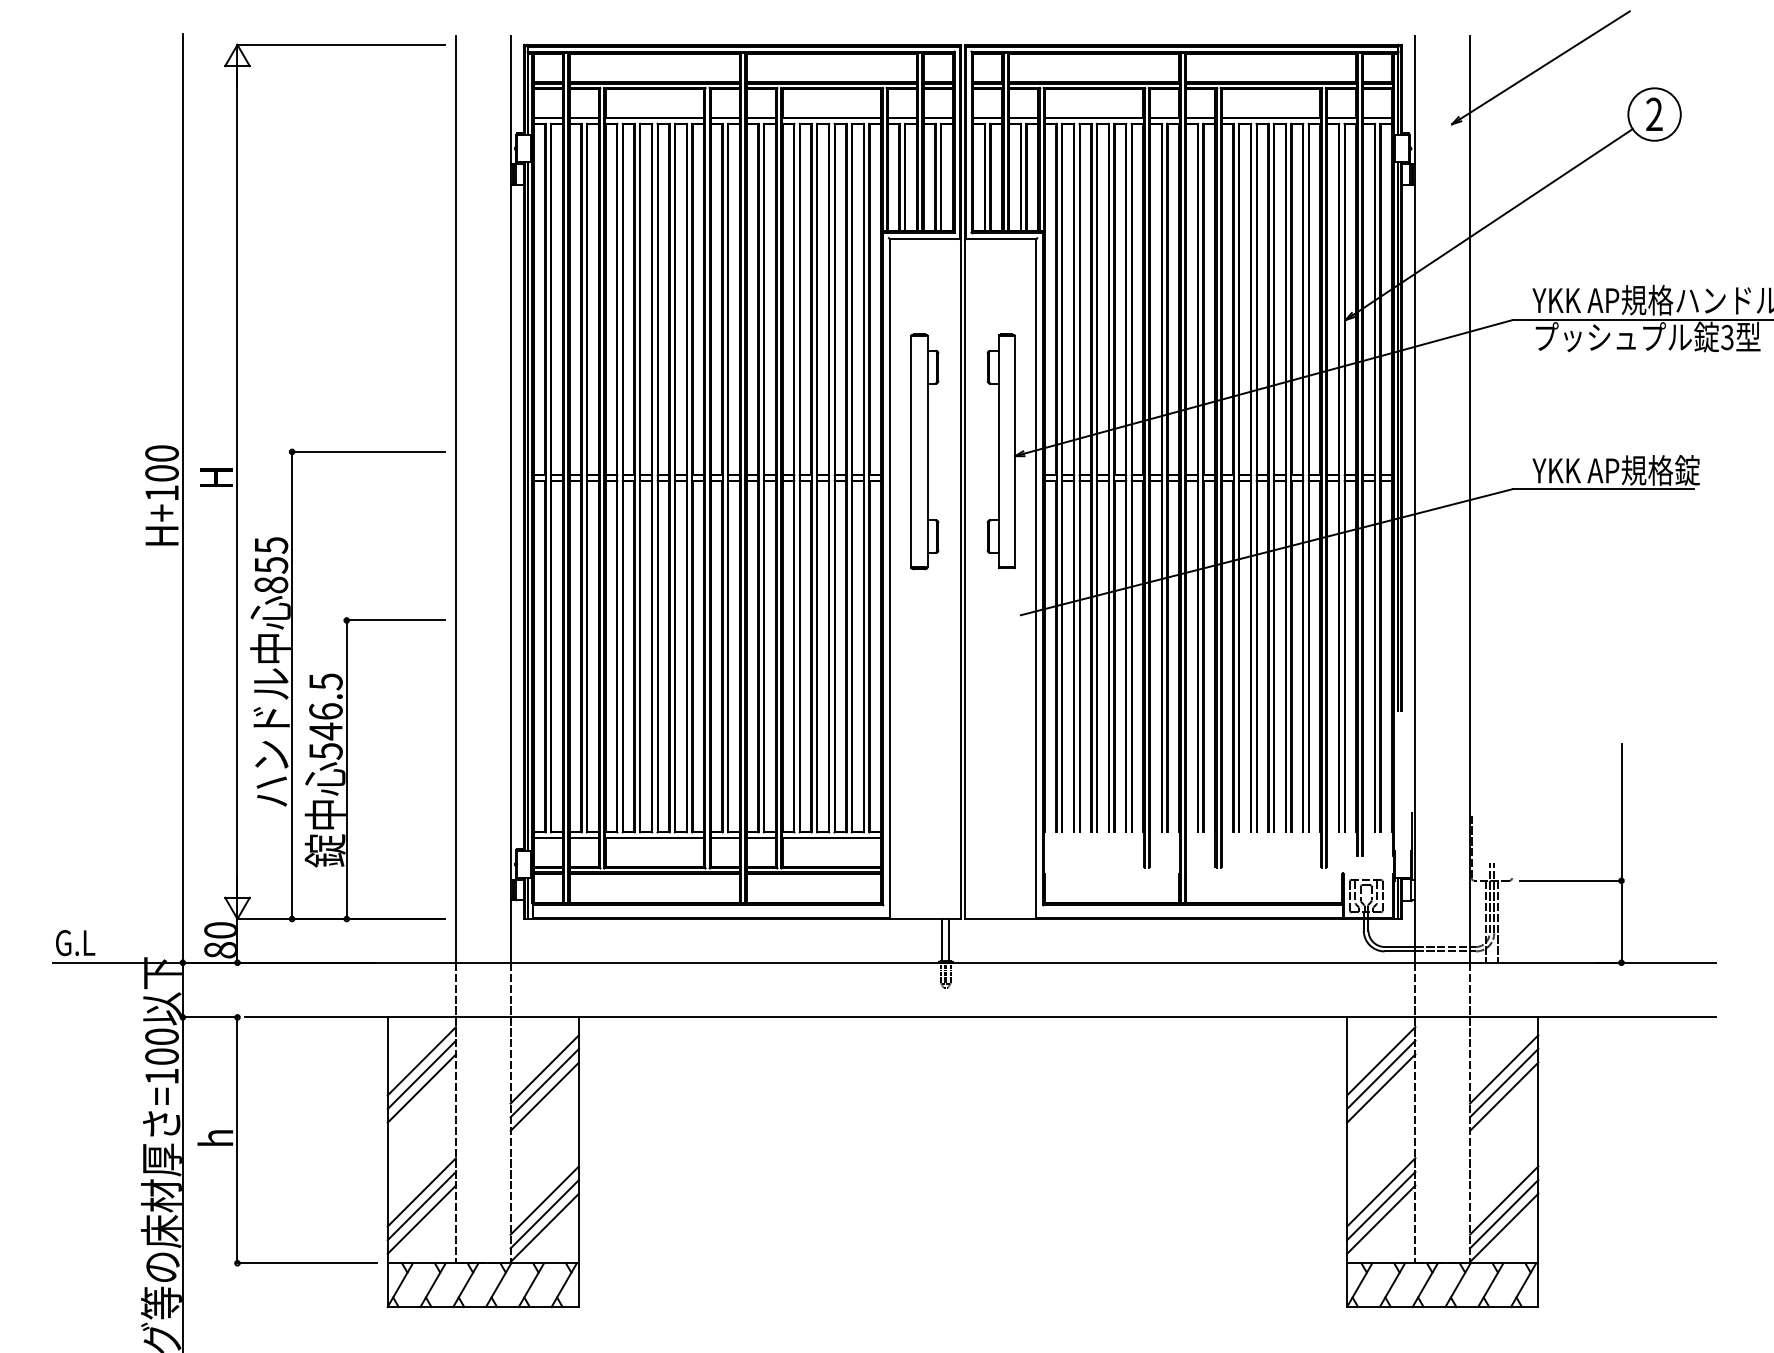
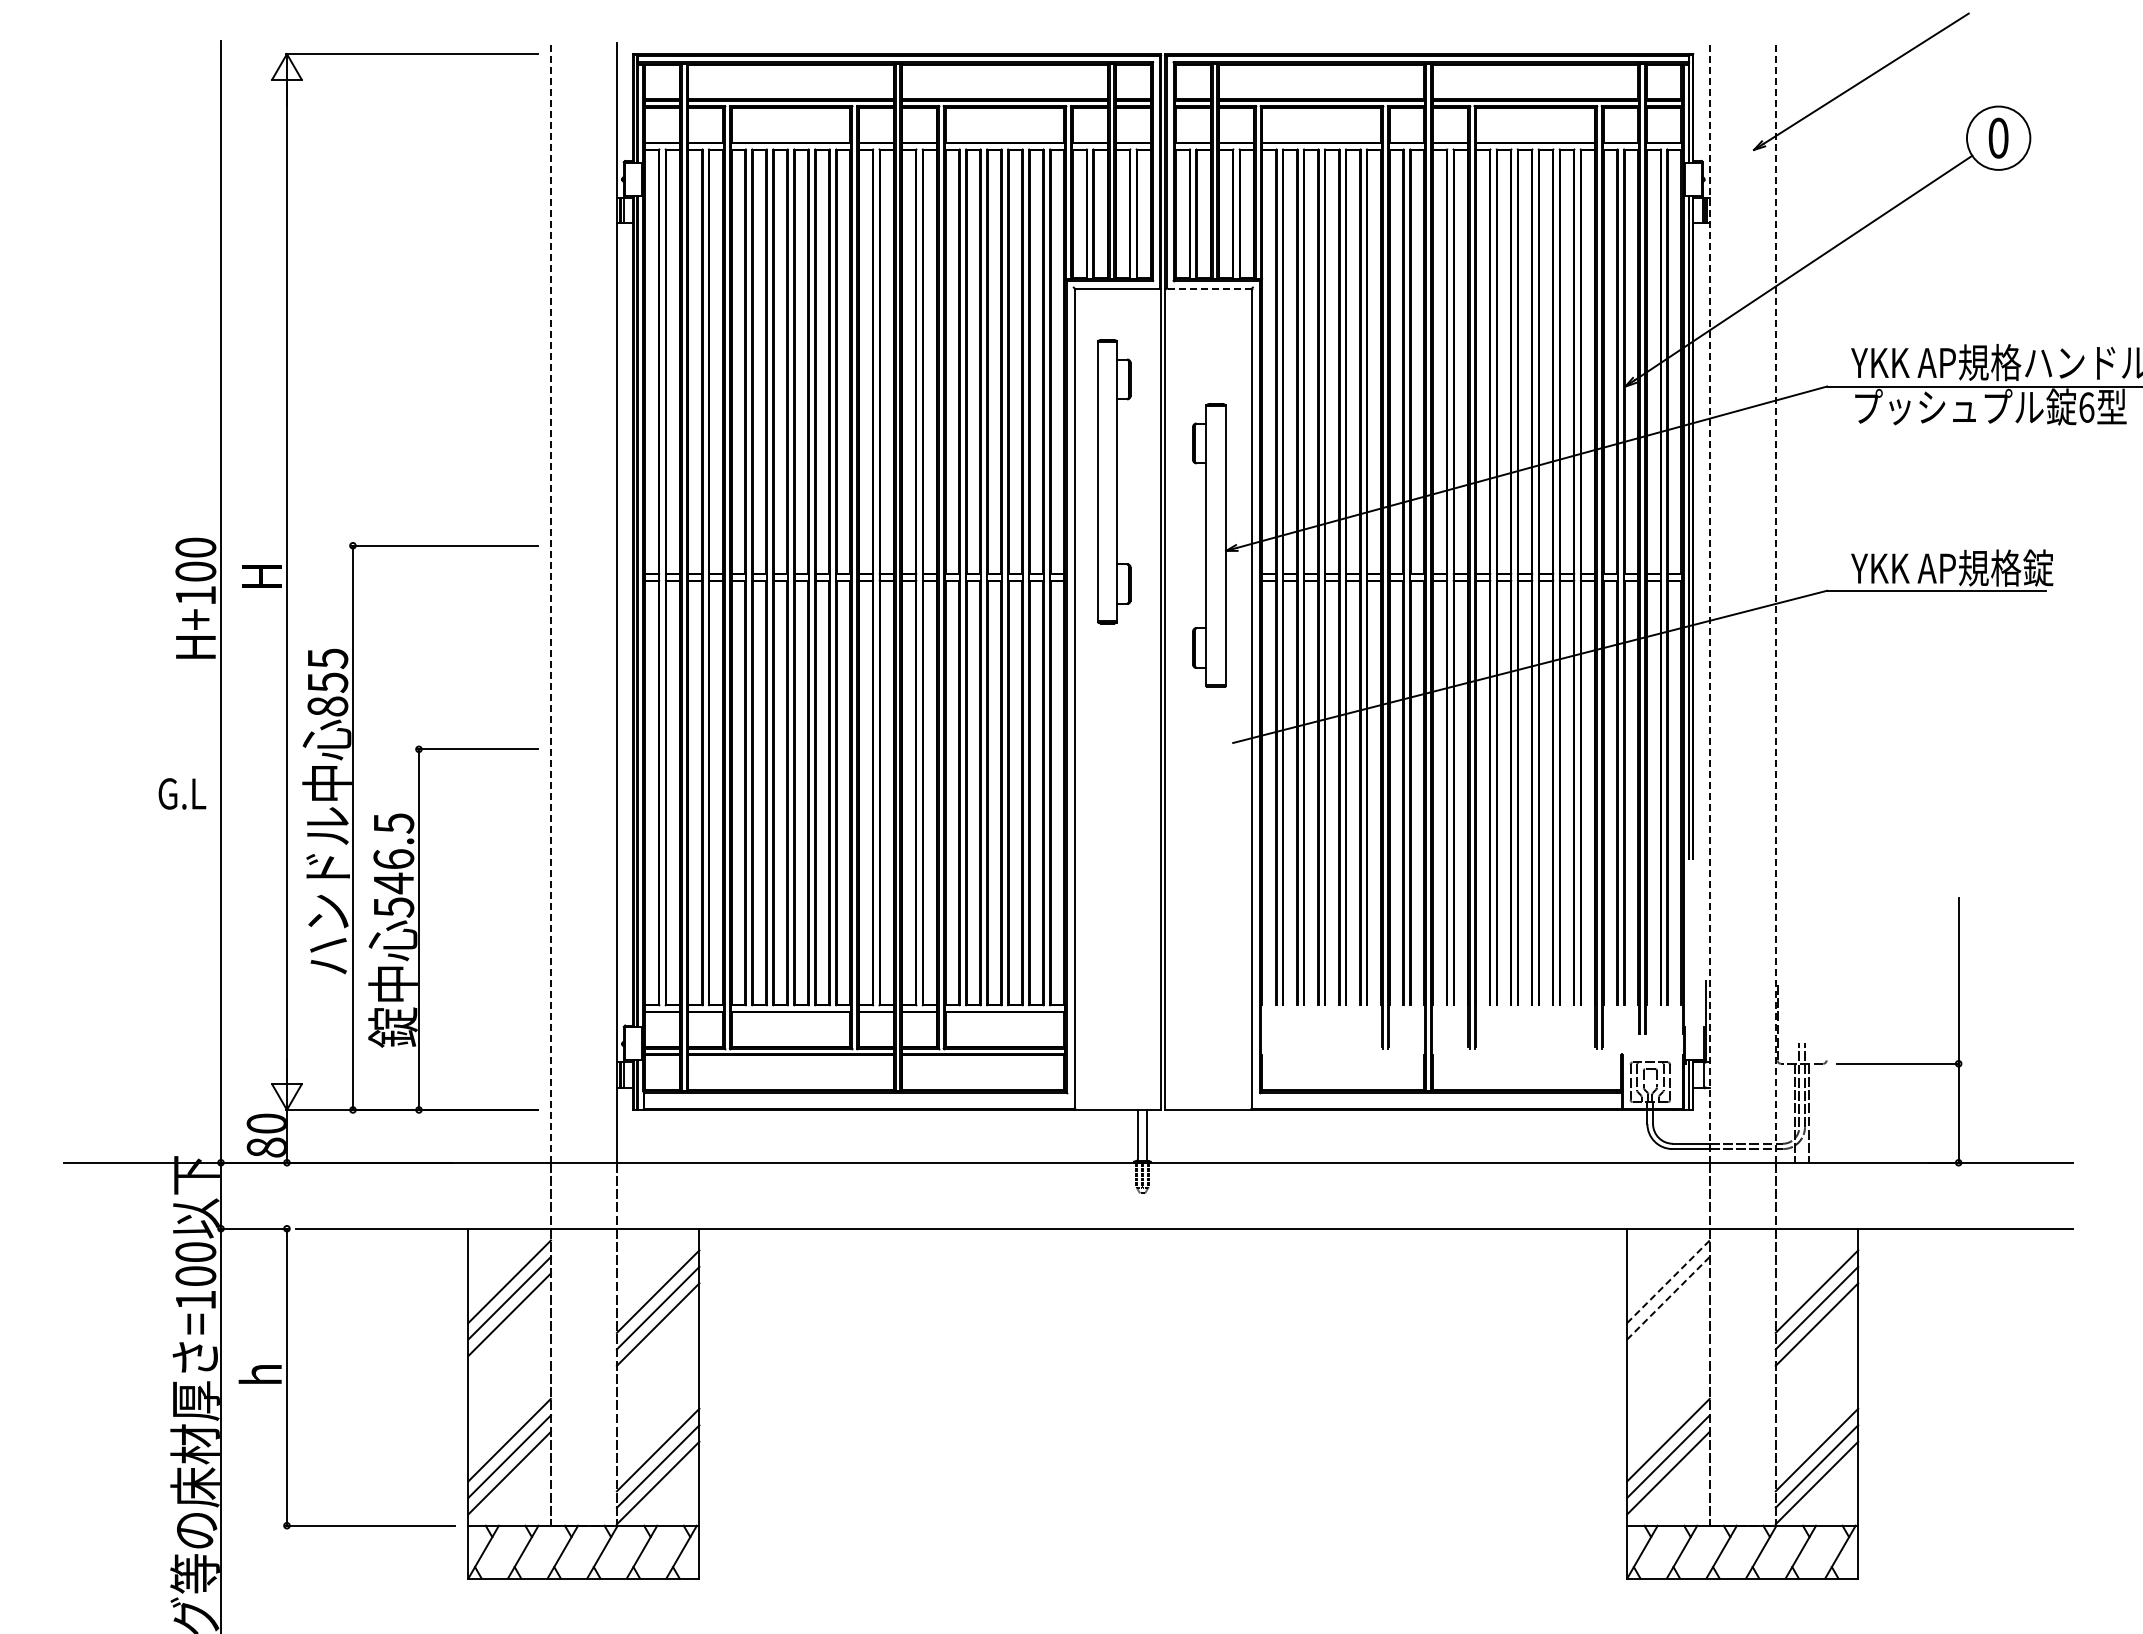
text: (1654, 113) -> (1998, 137), 2 -> 0
line: (999, 238) -> (1207, 288), solid -> dashed
text: (1727, 337) -> (2086, 407), 3 -> 6
part: (925, 451) -> (1114, 481), moved
line: (455, 499) -> (550, 603), solid -> dashed
line: (1415, 499) -> (1709, 603), solid -> dashed
line: (1469, 499) -> (1775, 603), solid -> dashed
text: (75, 942) -> (182, 793), moved
line: (1381, 1061) -> (1668, 1282), solid -> dashed
line: (1381, 1075) -> (1668, 1298), solid -> dashed
line: (1381, 1088) -> (1668, 1314), removed

